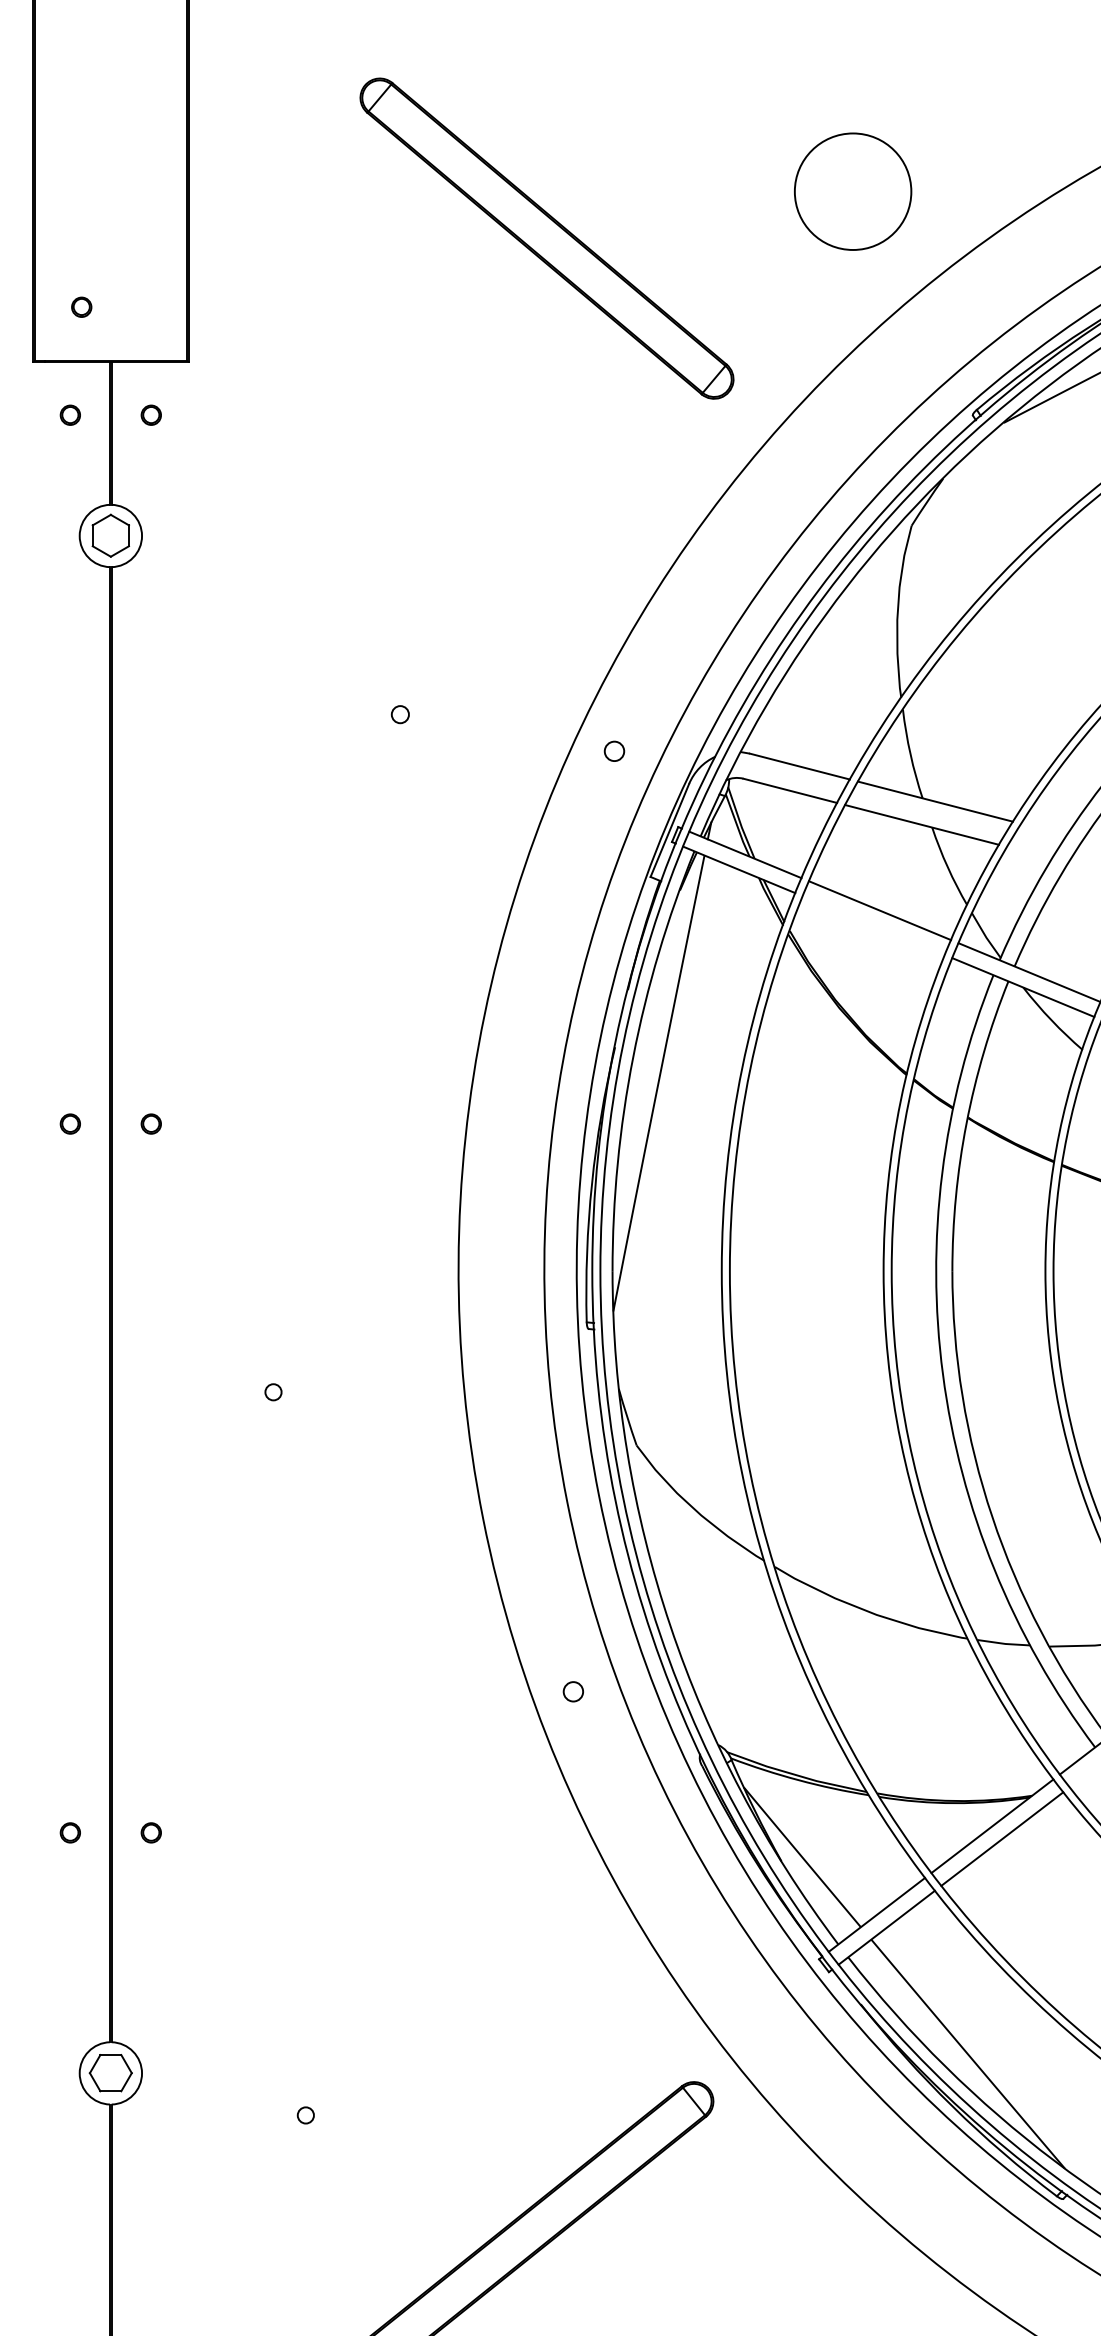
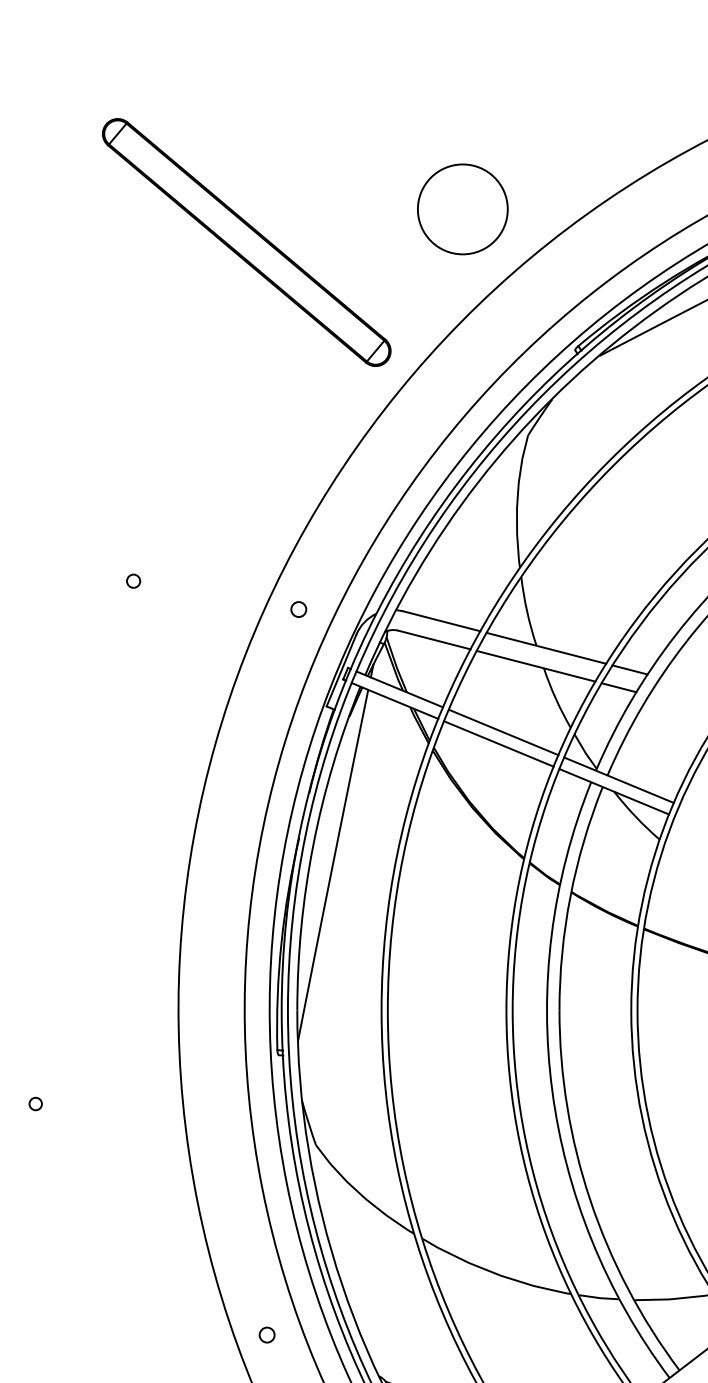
circle: (853, 191) -> (463, 209), moved
part: (546, 238) -> (246, 242), moved
line: (1043, 829) -> (629, 669), added
line: (1029, 852) -> (618, 687), added
line: (873, 925) -> (498, 743), added

